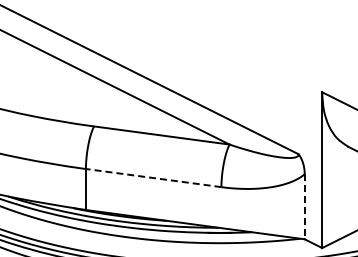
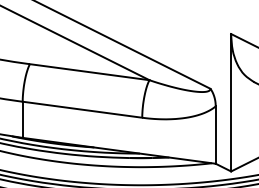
line: (153, 178) -> (82, 110), dashed -> solid
line: (304, 206) -> (215, 134), dashed -> solid

